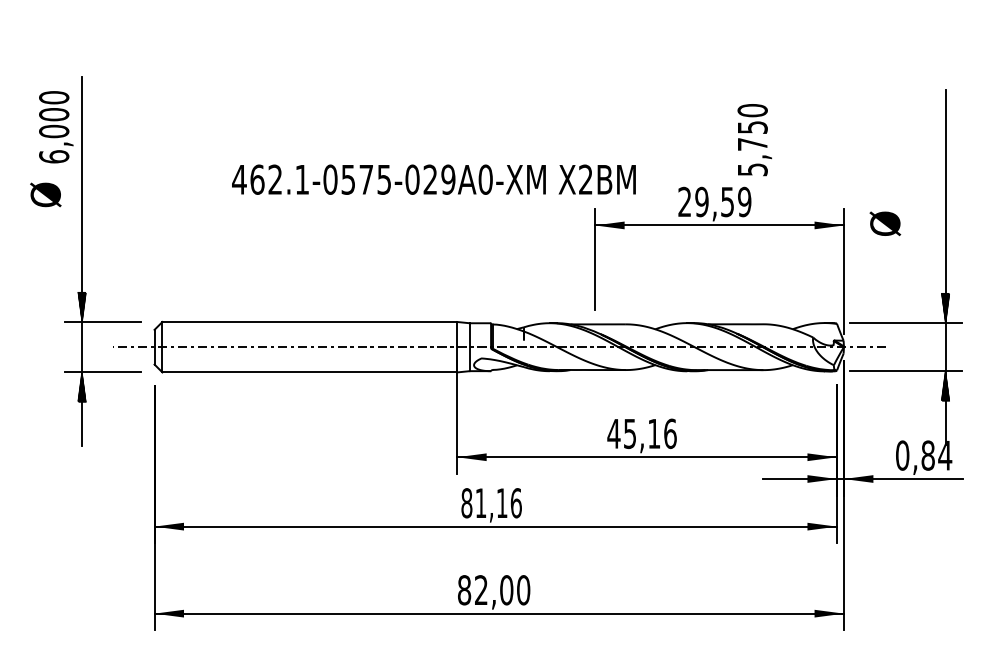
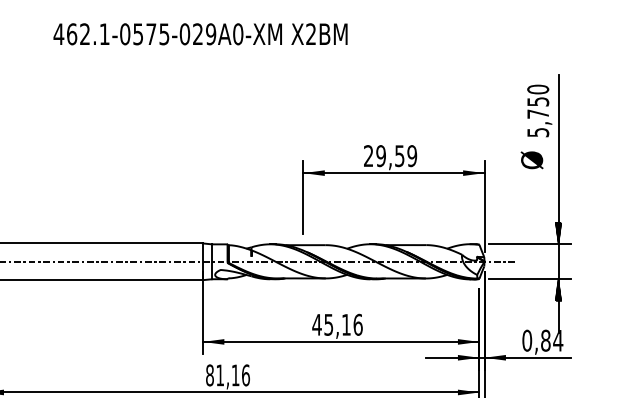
text: (754, 140) -> (539, 111), moved
text: (433, 179) -> (200, 34), moved
text: (885, 223) -> (532, 160), moved

